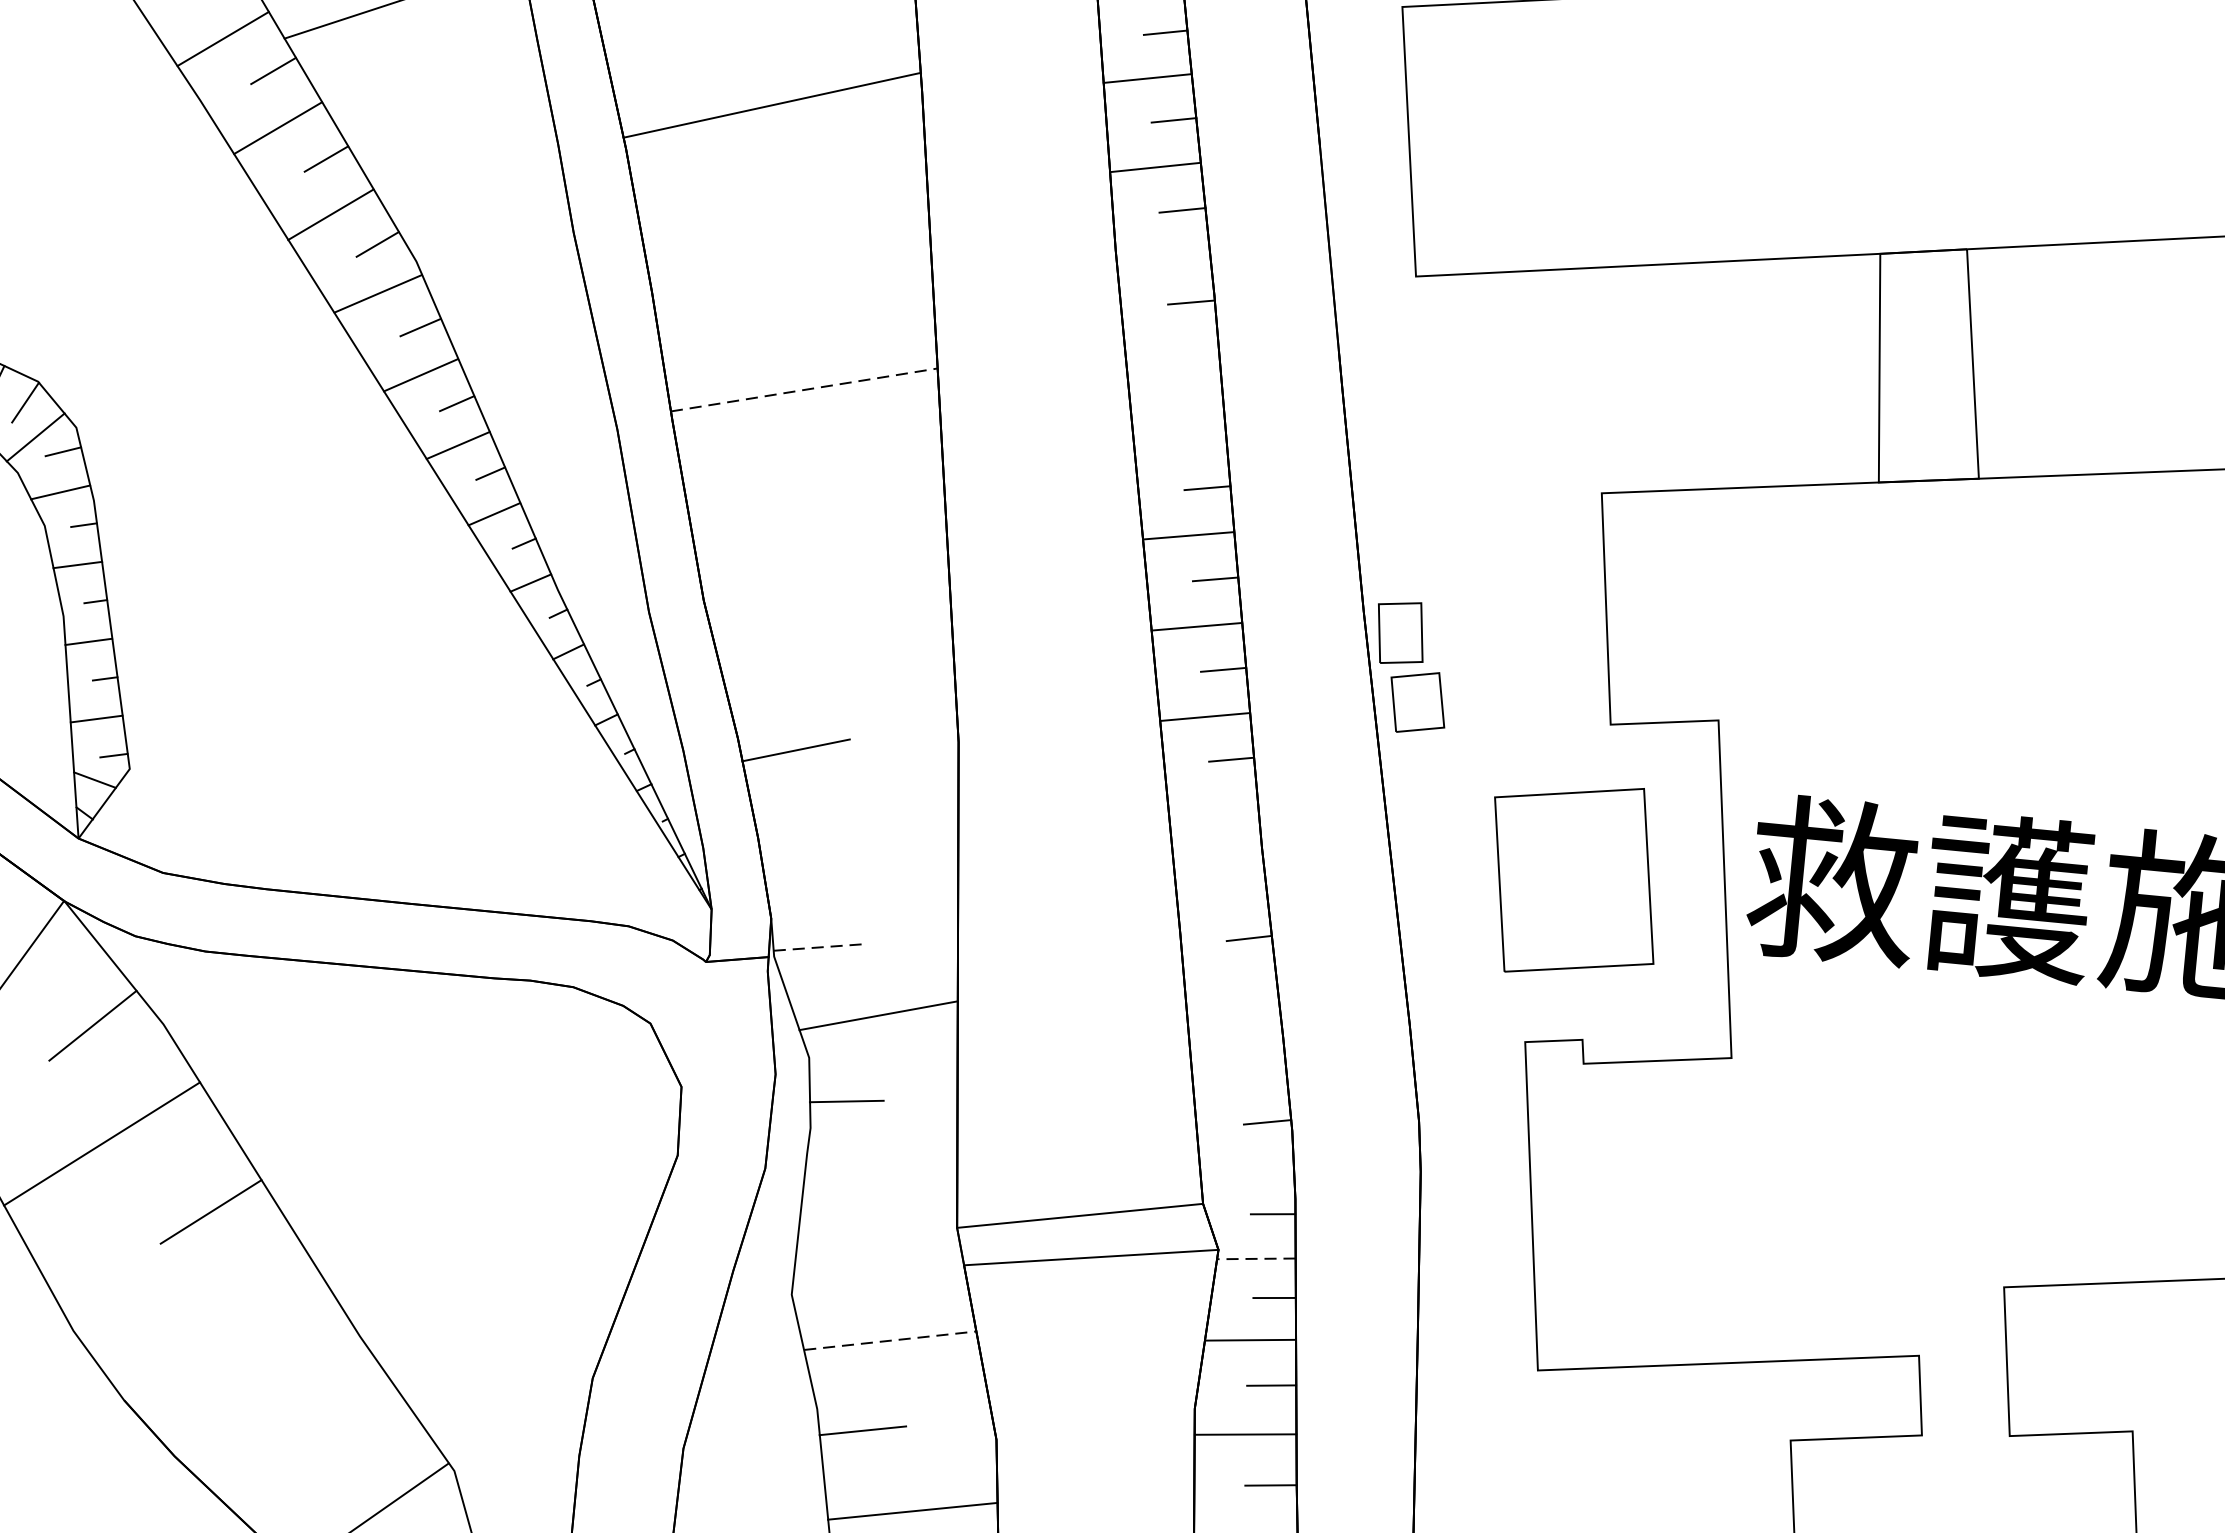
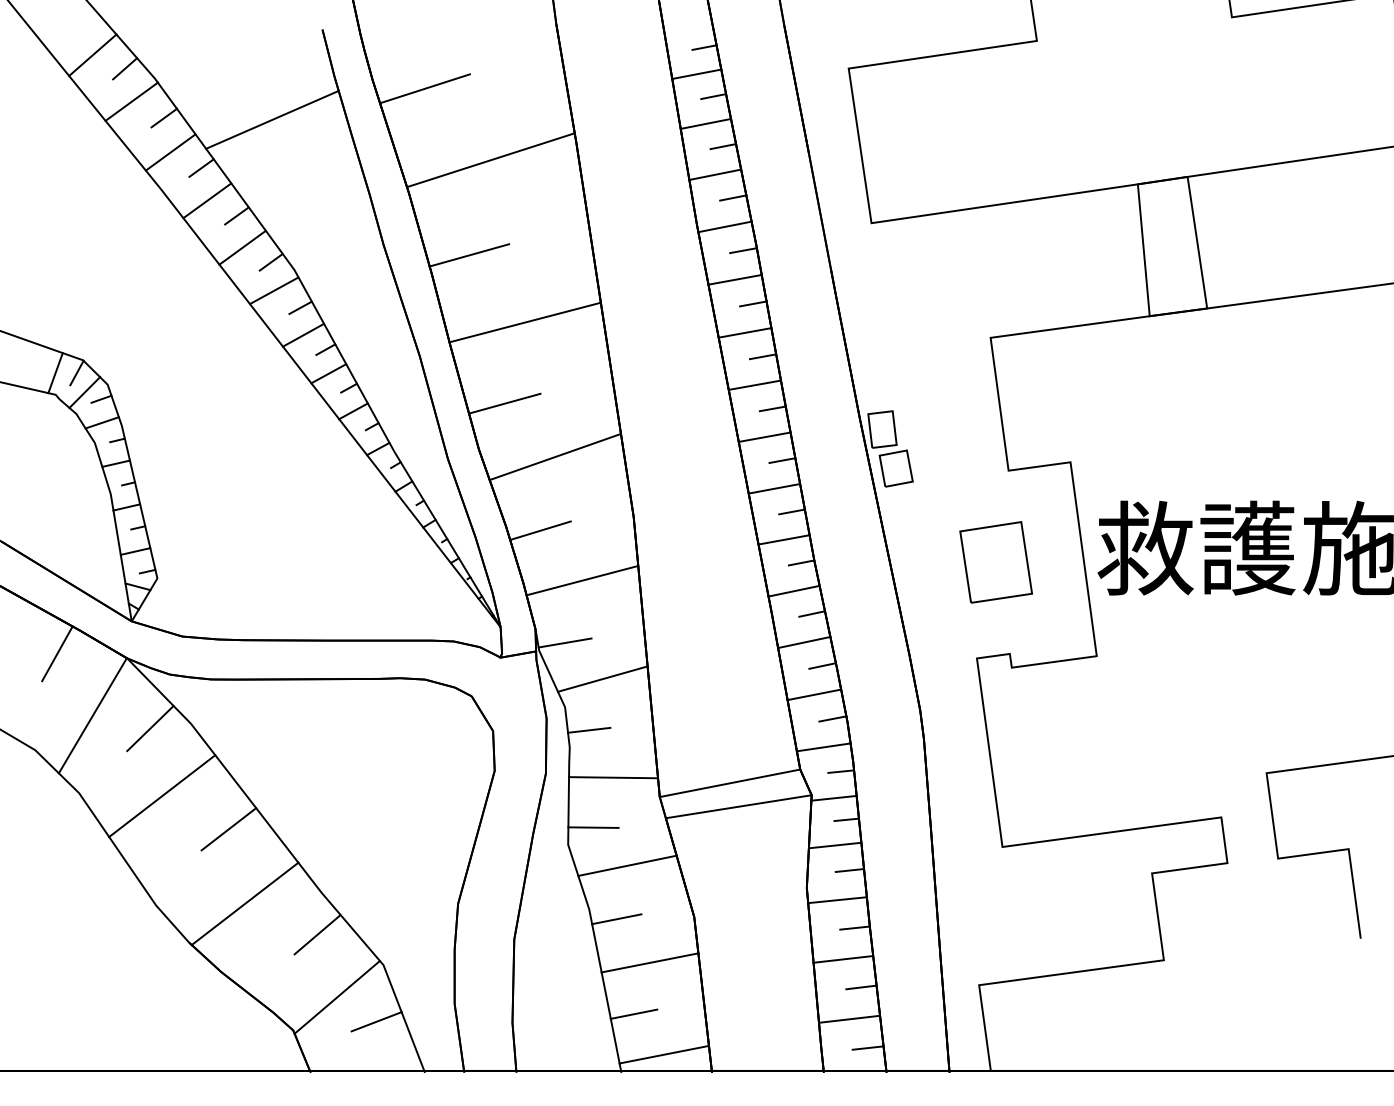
line: (1162, 257) -> (724, 226), added
line: (719, 265) -> (469, 255), added
line: (1171, 350) -> (734, 279), added
line: (804, 389) -> (525, 322), dashed -> solid
line: (1199, 395) -> (753, 303), added
line: (1179, 443) -> (744, 332), added
line: (755, 525) -> (504, 403), added
line: (834, 625) -> (555, 456), added
line: (1212, 805) -> (783, 539), added
line: (860, 842) -> (582, 580), added
line: (1239, 848) -> (801, 562), added
part: (1572, 880) -> (995, 562), size x0.71
line: (1221, 894) -> (793, 590), added
line: (820, 948) -> (565, 643), dashed -> solid
line: (1231, 986) -> (804, 642), added
line: (1258, 1028) -> (822, 665), added
line: (1240, 1077) -> (814, 694), added
line: (1246, 1169) -> (823, 747), added
line: (880, 1186) -> (613, 777), added
line: (1255, 1259) -> (833, 798), dashed -> solid
line: (838, 1269) -> (593, 827), added
line: (892, 1340) -> (628, 865), dashed -> solid
line: (225, 1342) -> (244, 903), added
line: (346, 1407) -> (317, 934), added

